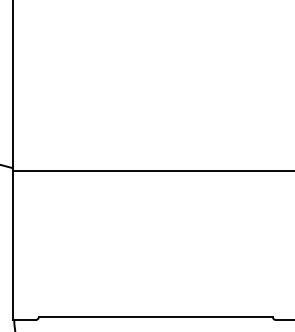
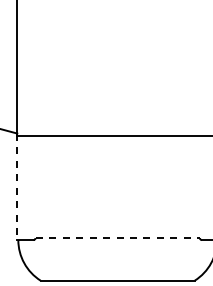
line: (13, 245) -> (17, 187), solid -> dashed
line: (156, 317) -> (118, 238), solid -> dashed

